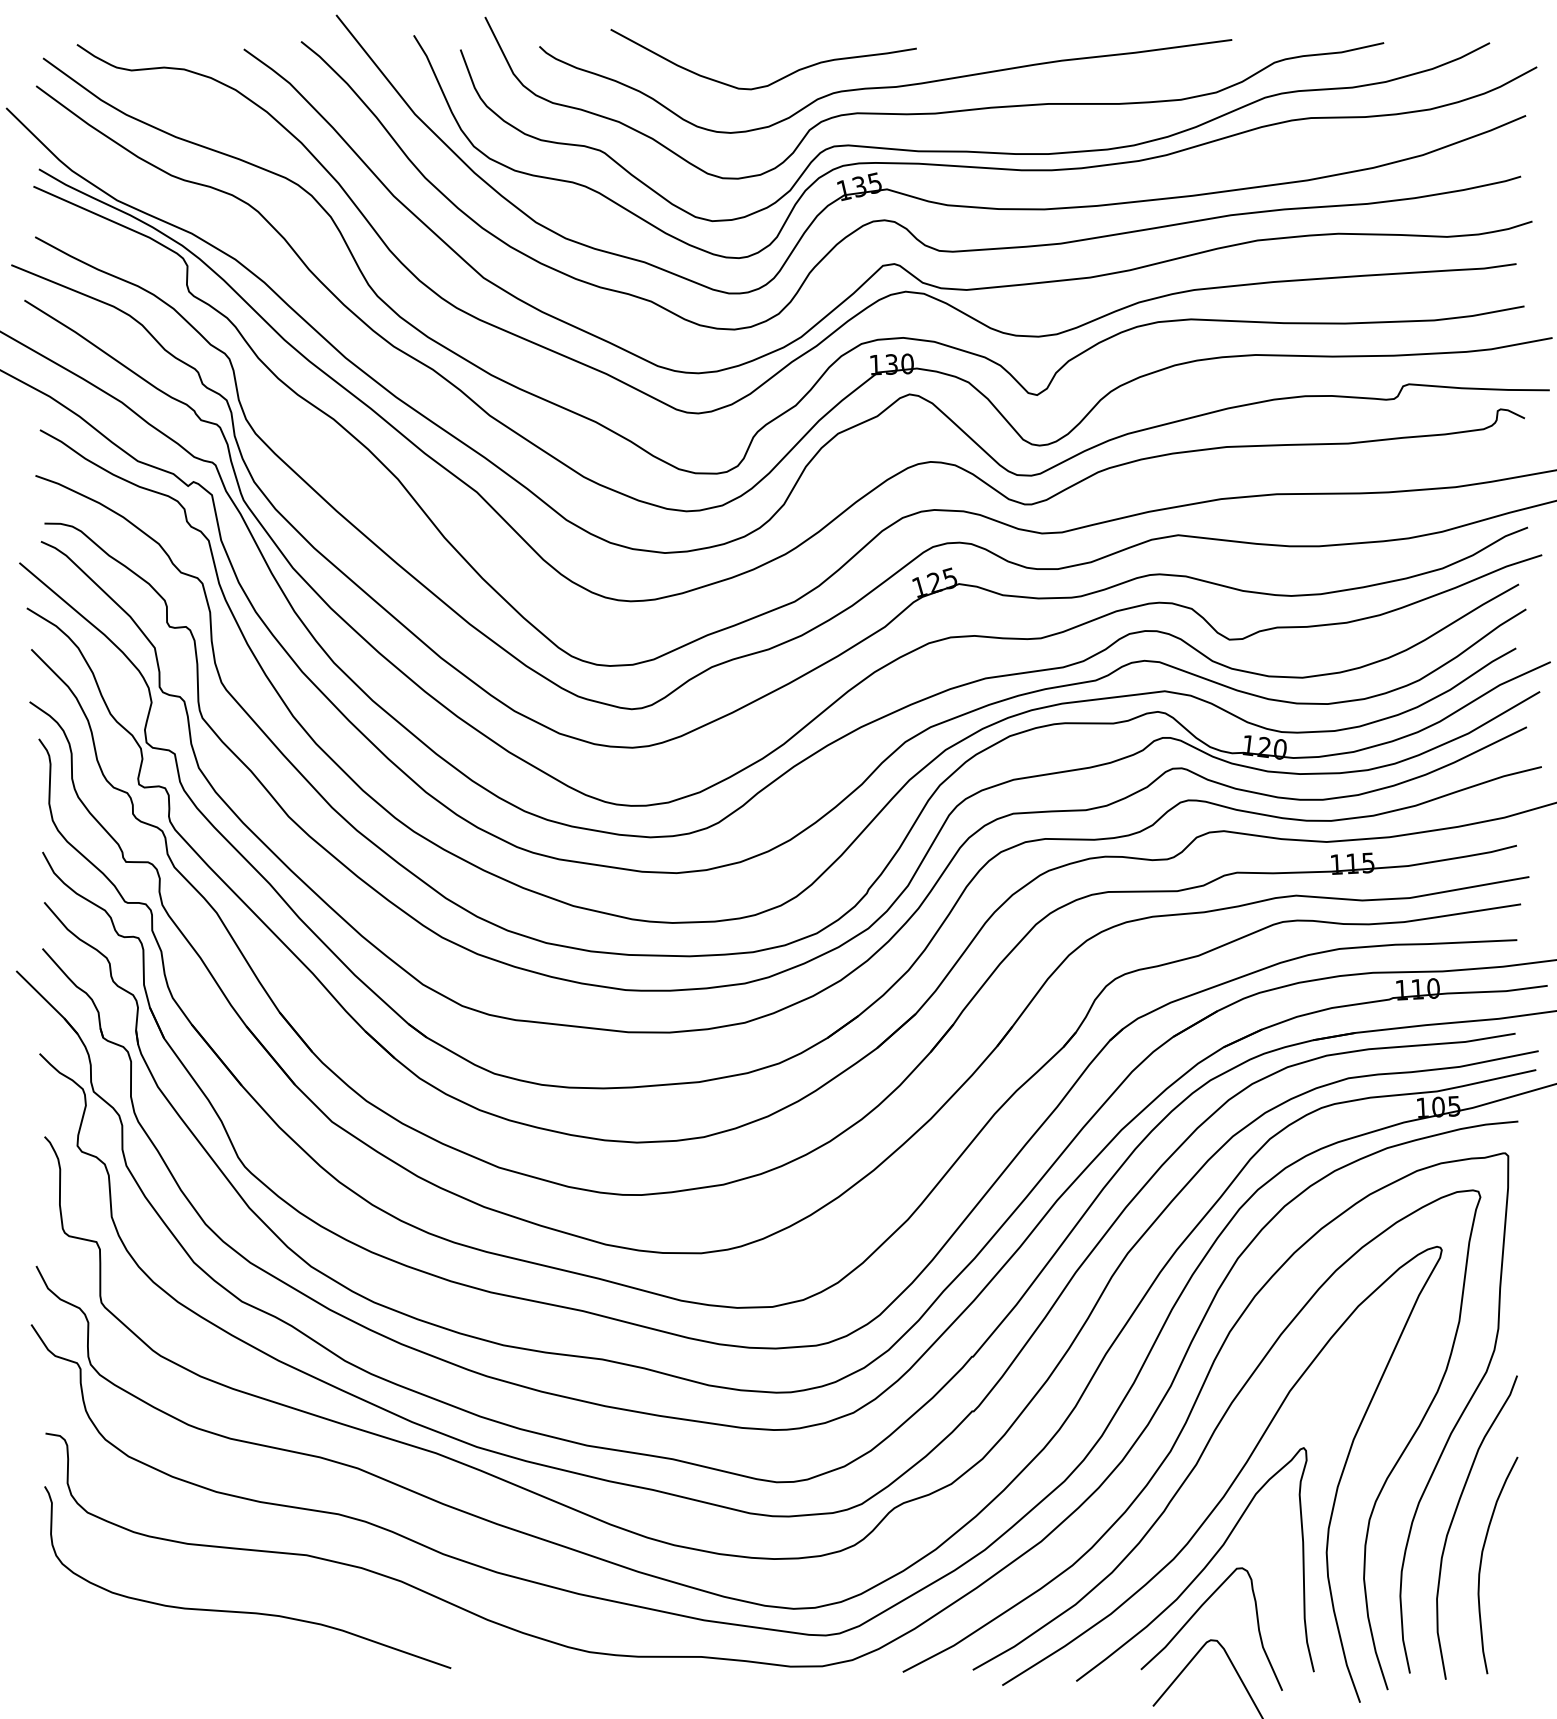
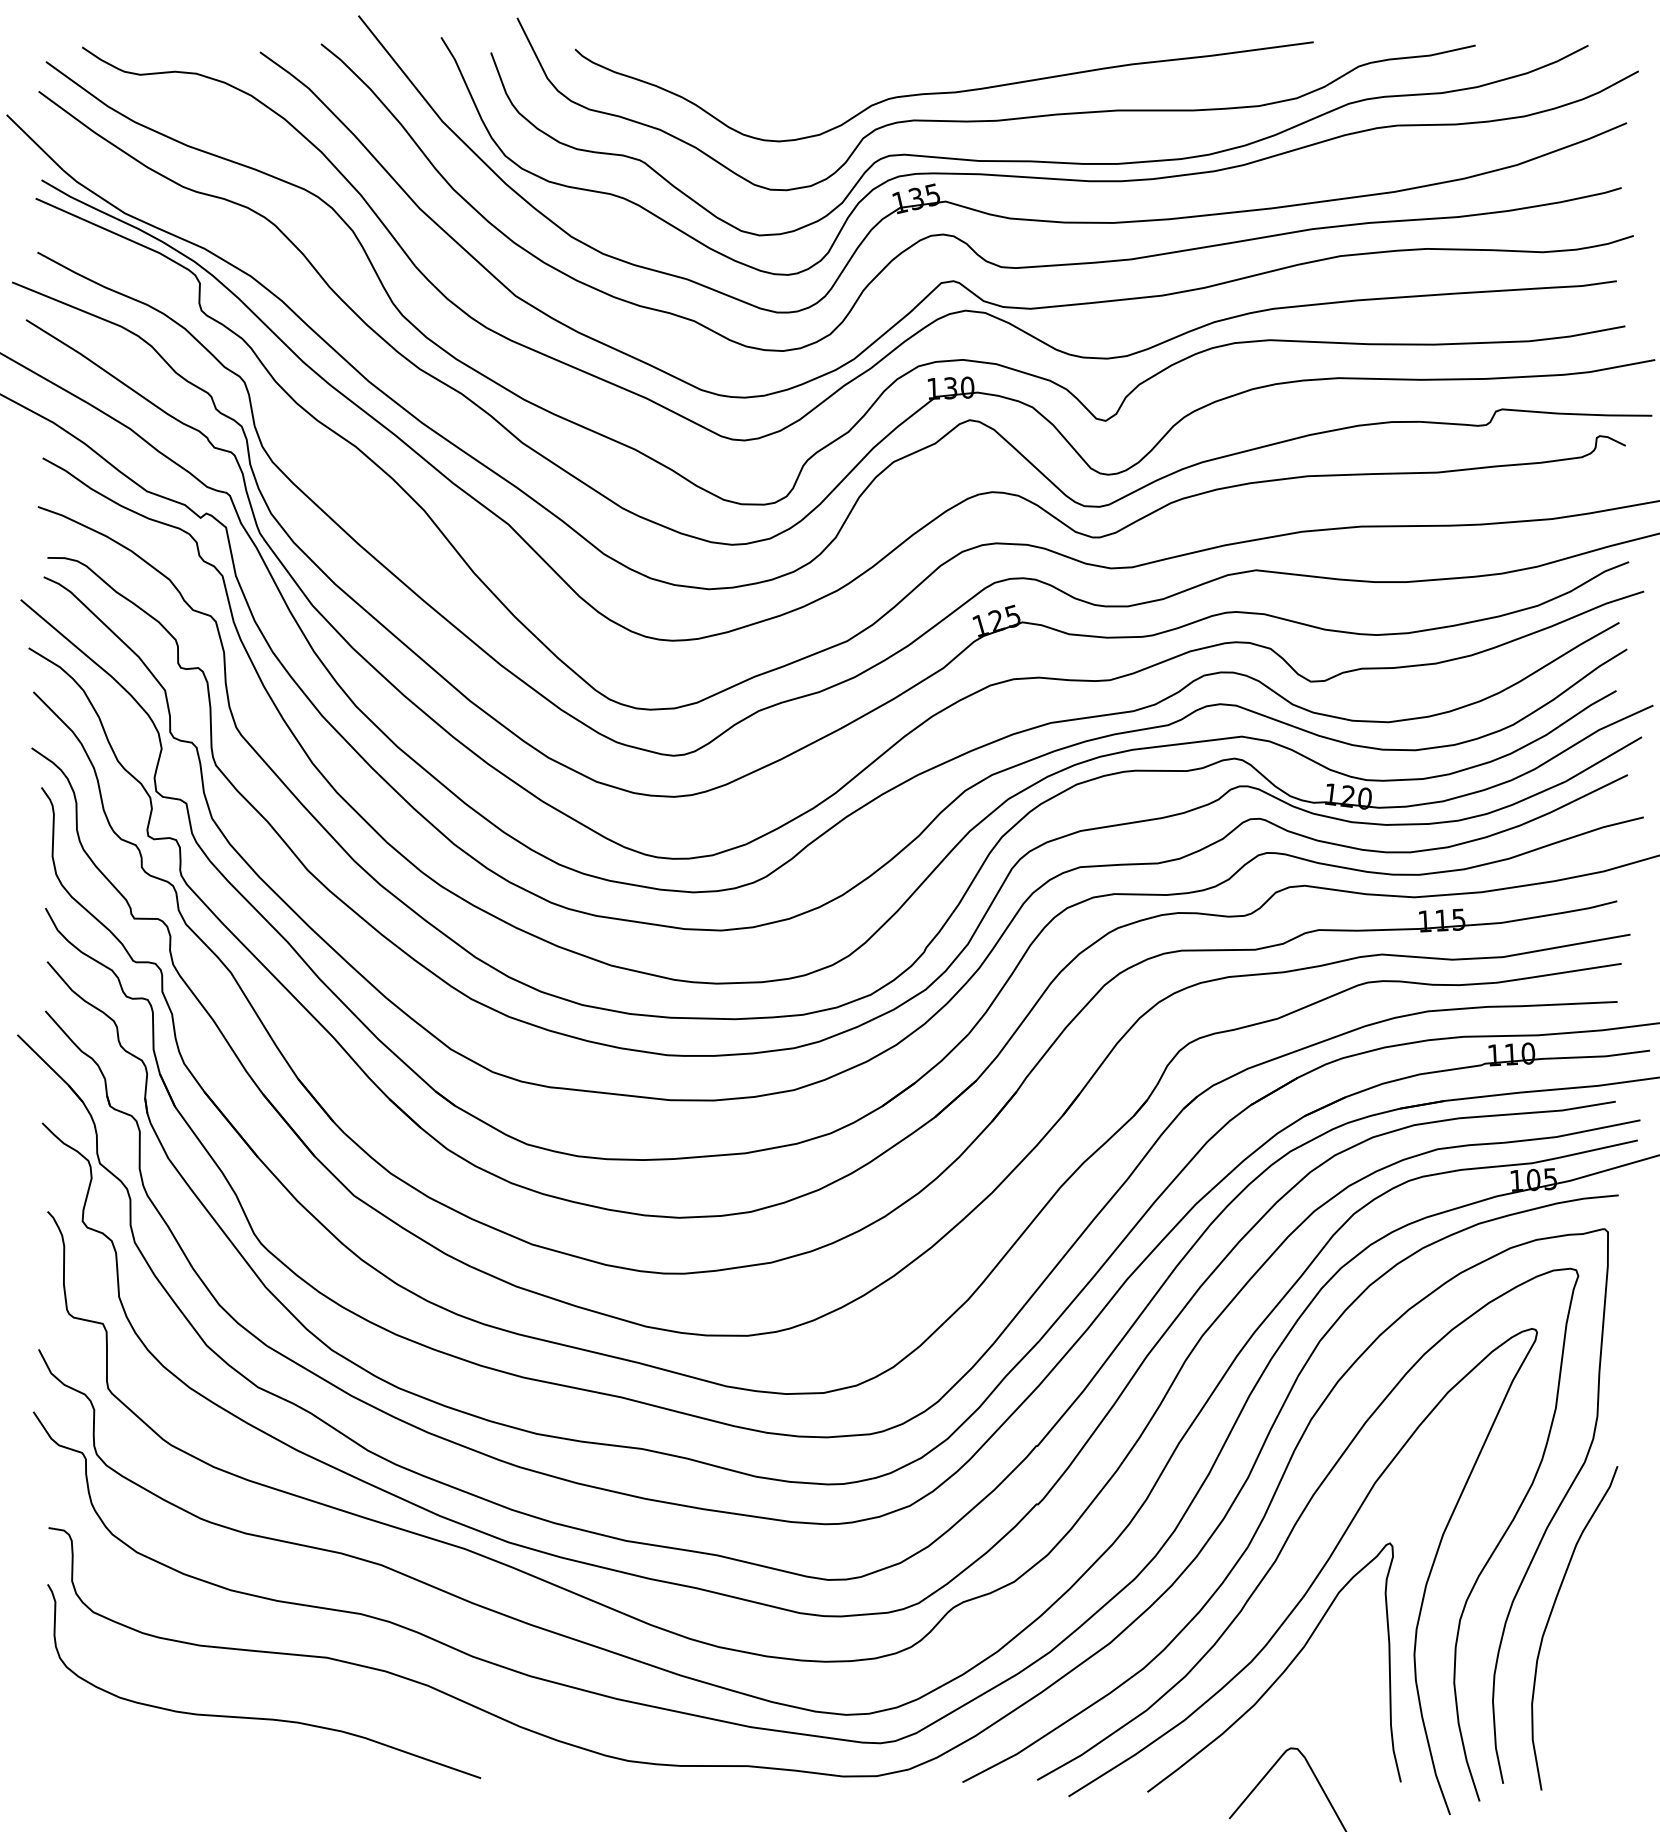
curve: (774, 81) -> (825, 86), removed
curve: (1481, 1565) -> (1579, 1668), removed
curve: (1192, 1617) -> (1271, 1724), removed

